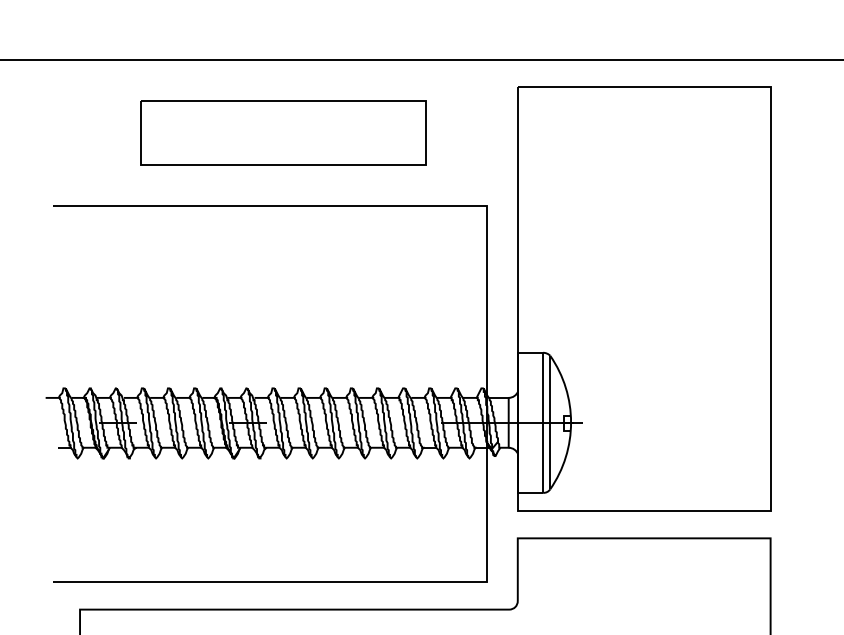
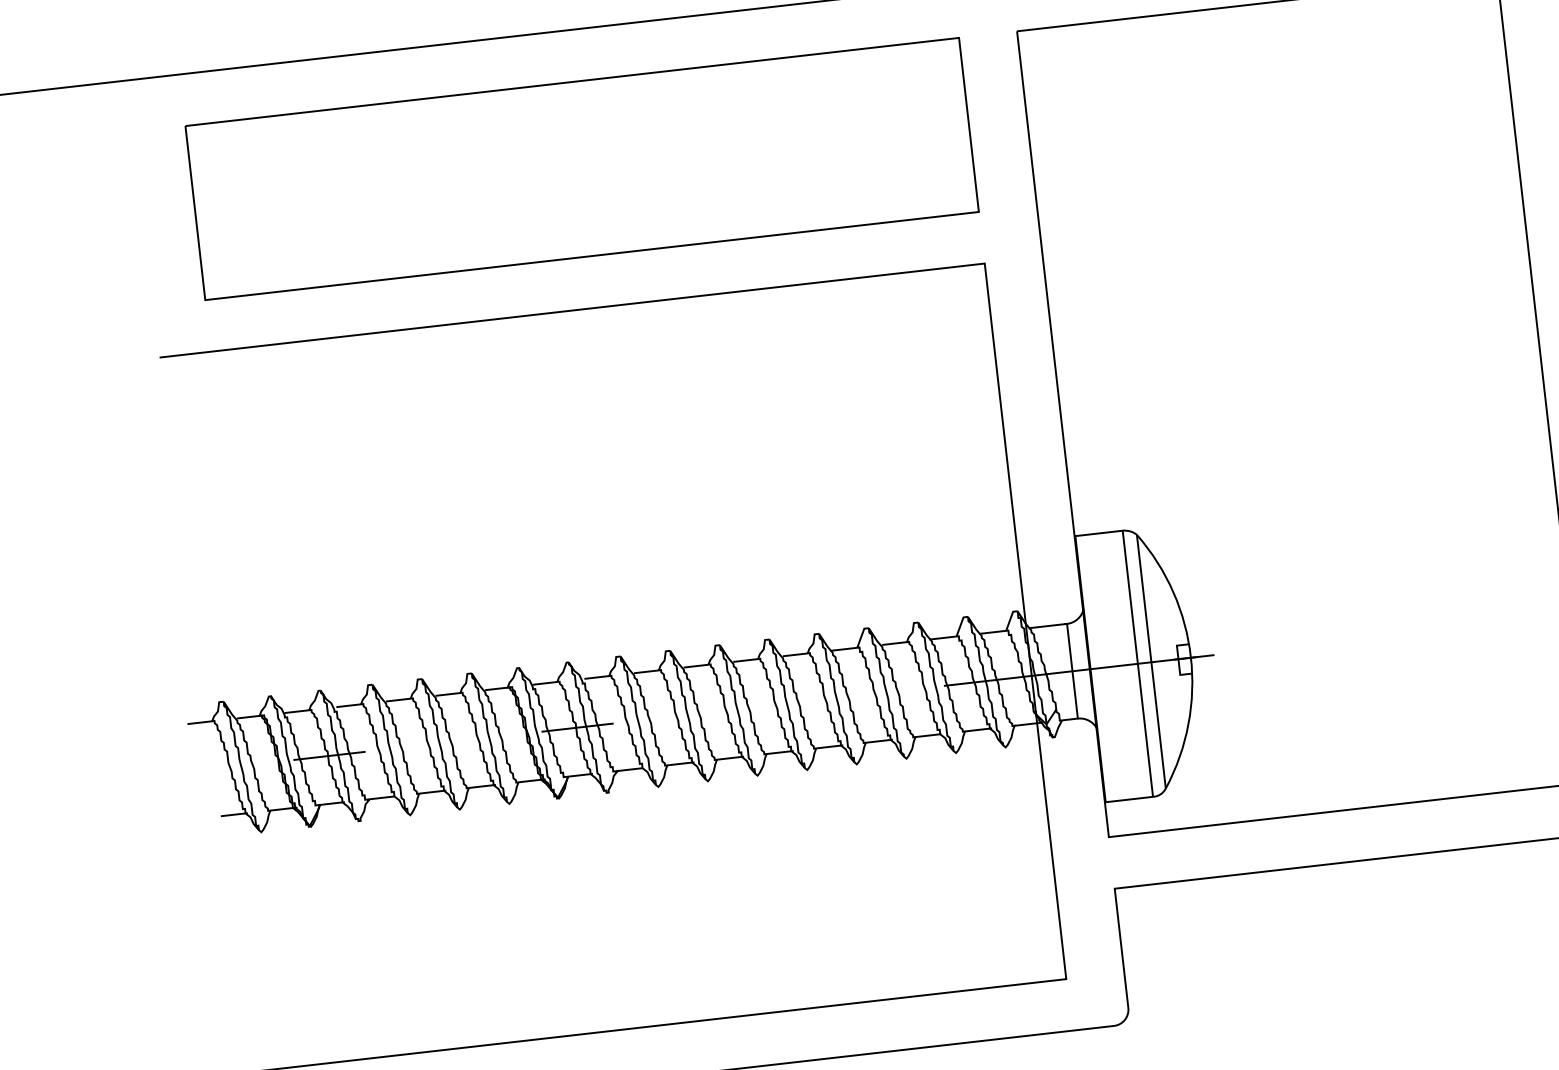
part: (283, 132) -> (581, 168), size x1.43

